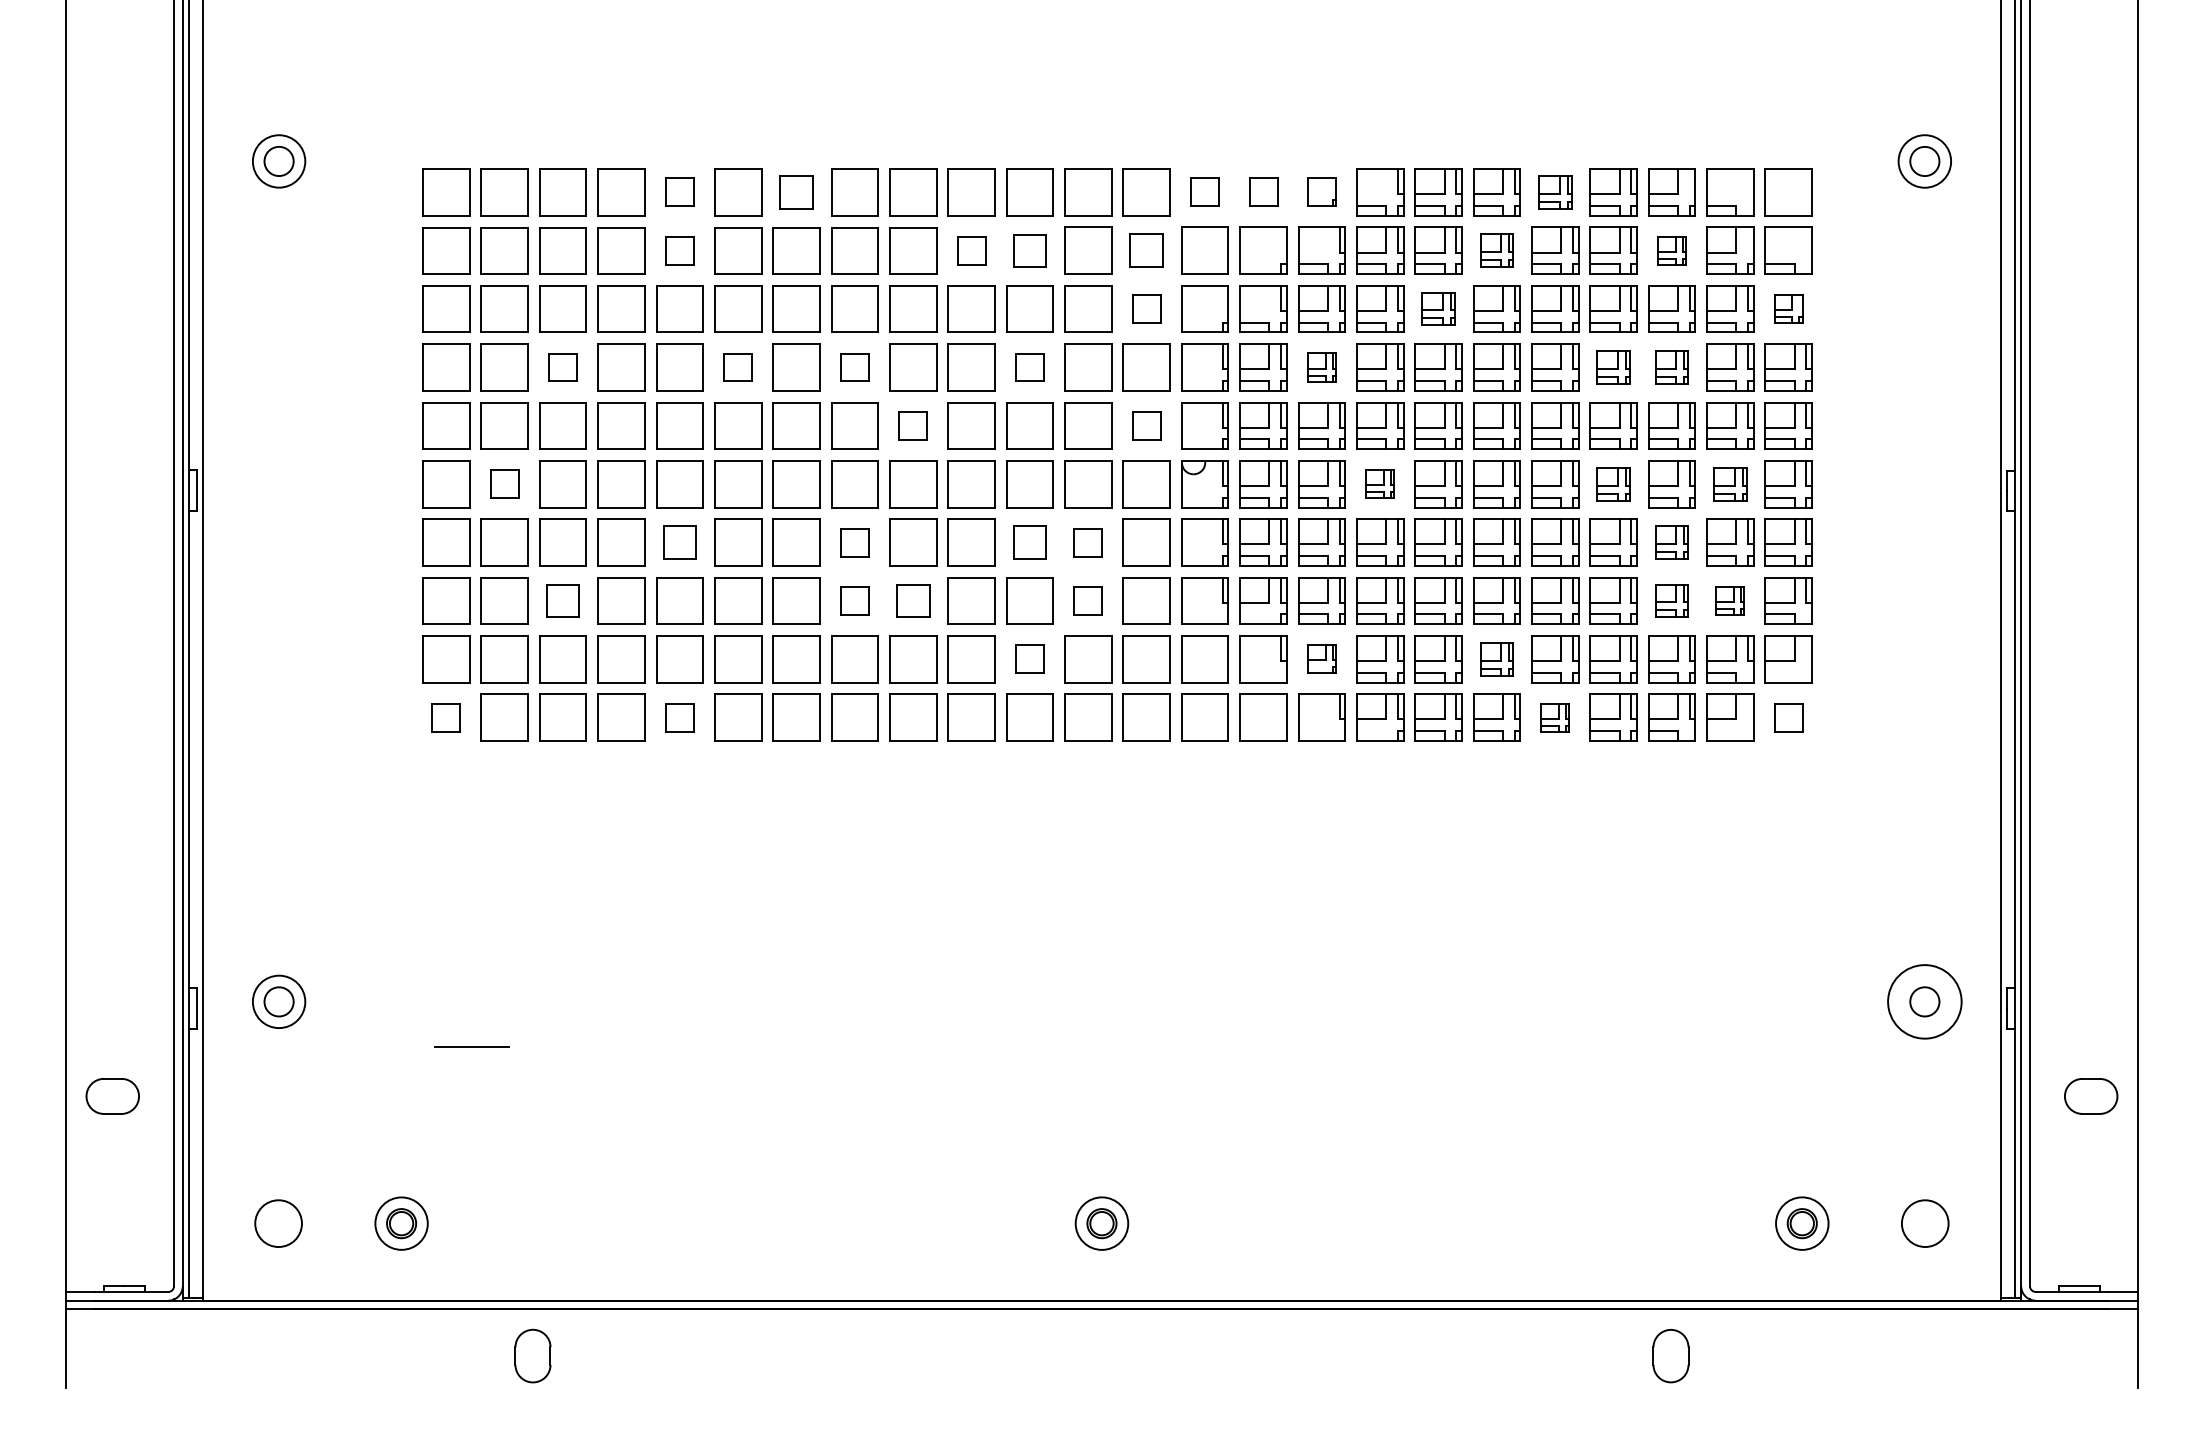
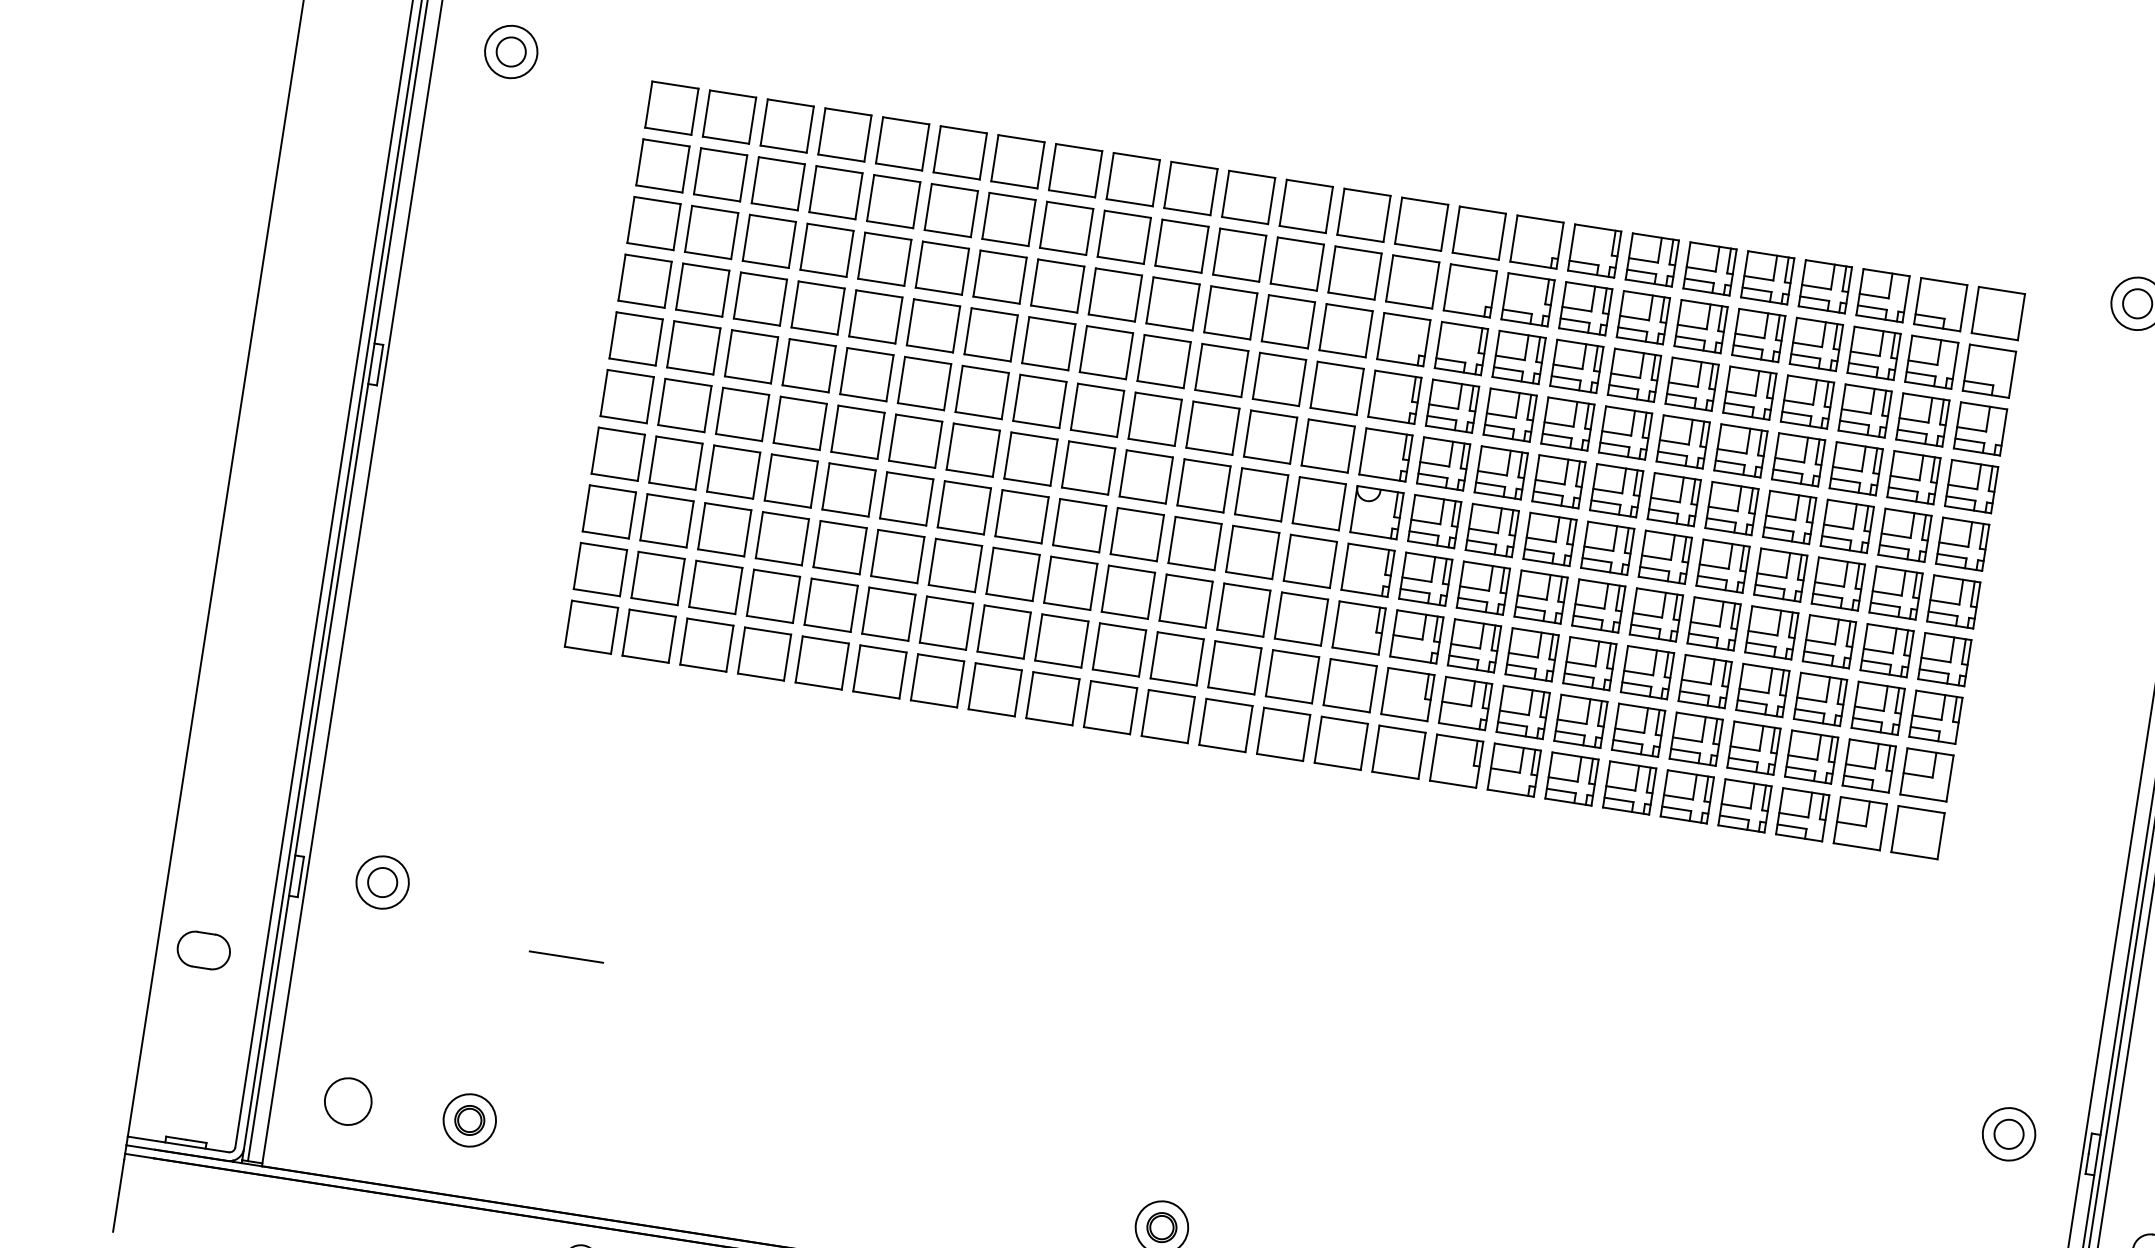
part: (679, 192) -> (902, 143), size x1.67
part: (796, 192) -> (1017, 161), size x1.43
part: (1204, 192) -> (1421, 224), size x1.67
part: (1263, 192) -> (1479, 233), size x1.67
part: (1321, 192) -> (1536, 242), size x1.67
part: (1555, 192) -> (1767, 277), size x1.43
part: (679, 250) -> (893, 201), size x1.67
part: (971, 250) -> (1181, 245), size x1.67
part: (1029, 250) -> (1239, 254), size x1.43
part: (1146, 250) -> (1354, 272), size x1.43
part: (1496, 250) -> (1700, 326), size x1.43
part: (1671, 250) -> (1873, 353), size x1.67
part: (1146, 308) -> (1345, 330), size x1.67
part: (1438, 308) -> (1634, 374), size x1.43
part: (1788, 308) -> (1980, 428), size x1.67
part: (562, 367) -> (759, 298), size x1.67
part: (738, 367) -> (933, 325), size x1.67
part: (854, 367) -> (1048, 343), size x1.67
part: (1029, 367) -> (1221, 370), size x1.67
part: (1321, 367) -> (1509, 415), size x1.67
part: (1613, 367) -> (1798, 459), size x1.43
part: (1671, 367) -> (1855, 468), size x1.43
part: (913, 425) -> (1097, 410), size x1.67
part: (1146, 425) -> (1328, 445), size x1.67
part: (504, 484) -> (684, 405), size x1.67
part: (1380, 484) -> (1550, 539), size x1.67
part: (1613, 484) -> (1780, 575), size x1.43
part: (1730, 484) -> (1896, 593), size x1.43
part: (679, 542) -> (848, 489), size x1.43
part: (854, 542) -> (1021, 516), size x1.67
part: (1029, 542) -> (1194, 543), size x1.43
part: (1088, 542) -> (1252, 552), size x1.67
part: (1671, 542) -> (1828, 641), size x1.43
part: (562, 600) -> (724, 529), size x1.43
part: (854, 600) -> (1012, 573), size x1.67
part: (913, 600) -> (1071, 582), size x1.43
part: (1088, 600) -> (1243, 609), size x1.67
part: (1671, 600) -> (1820, 698), size x1.43
part: (1730, 600) -> (1878, 707), size x1.67
part: (1029, 659) -> (1176, 659), size x1.67
part: (1321, 659) -> (1465, 703), size x1.67
part: (1496, 659) -> (1638, 730), size x1.43
part: (446, 717) -> (591, 627), size x1.67
part: (679, 717) -> (821, 662), size x1.67
part: (1555, 717) -> (1687, 796), size x1.67
part: (1788, 717) -> (1917, 832), size x1.67
circle: (1924, 1001) -> (2008, 1133), size x0.71

